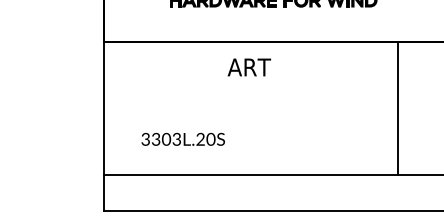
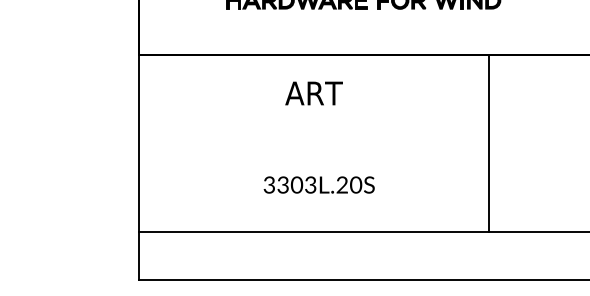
text: (249, 67) -> (314, 93), moved
line: (398, 107) -> (489, 142), moved
text: (182, 138) -> (318, 183), moved

